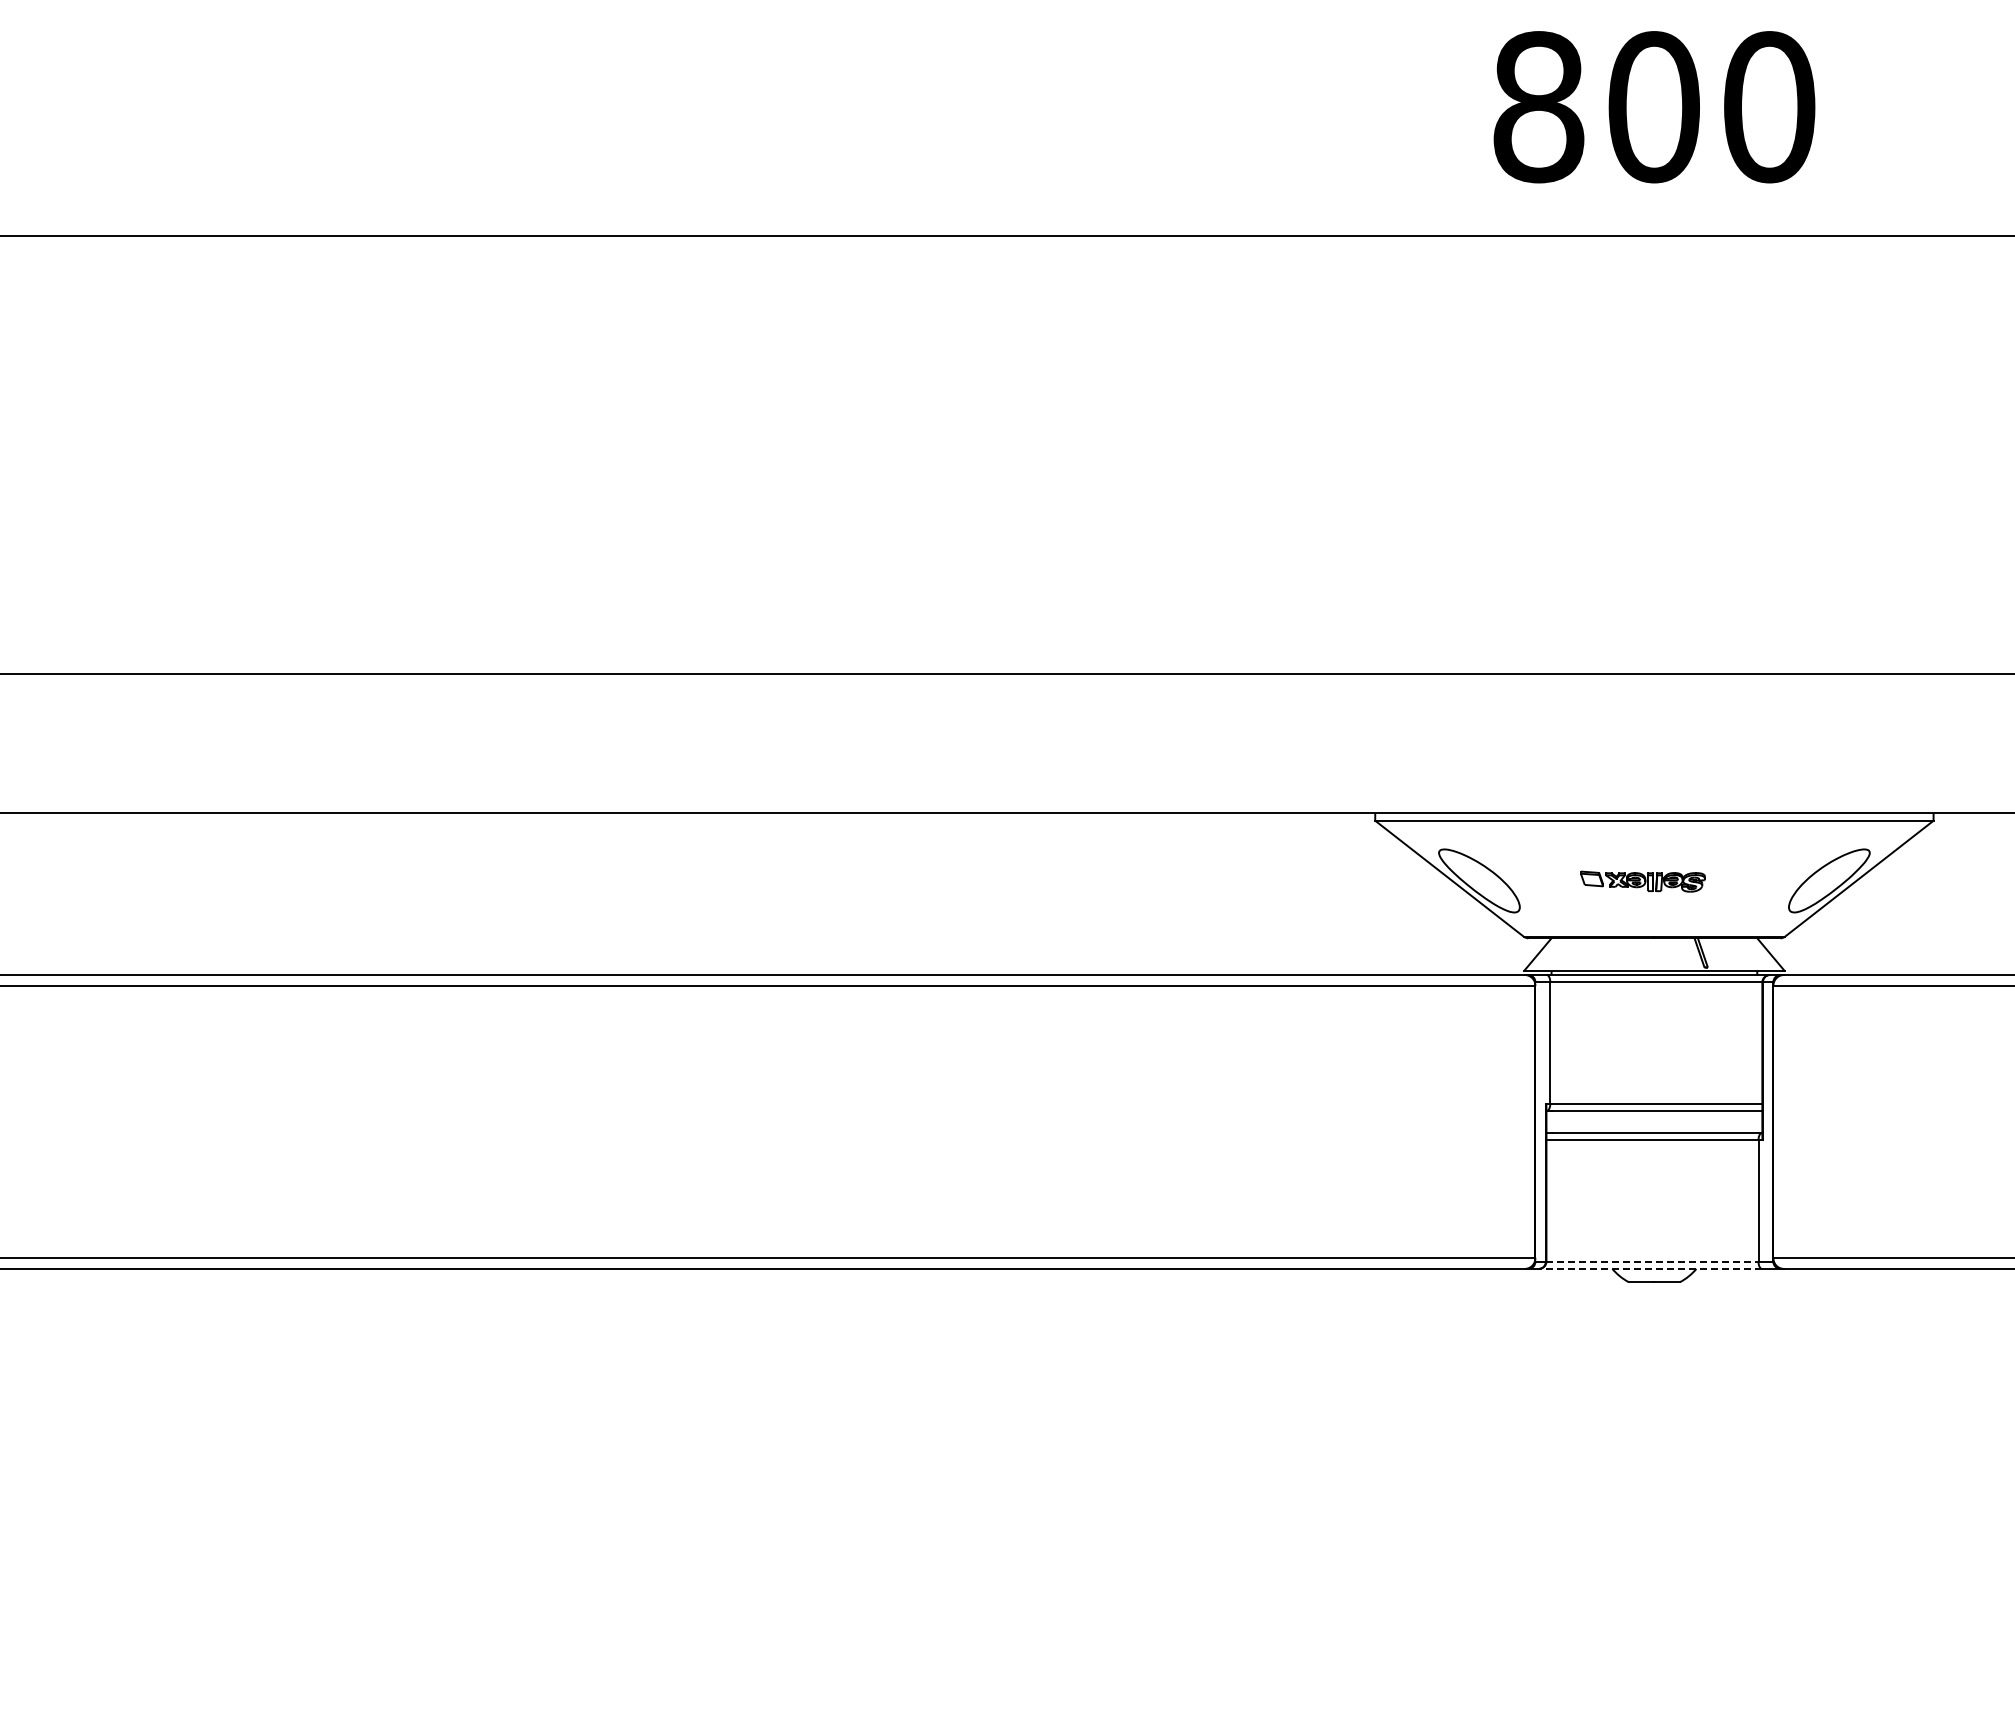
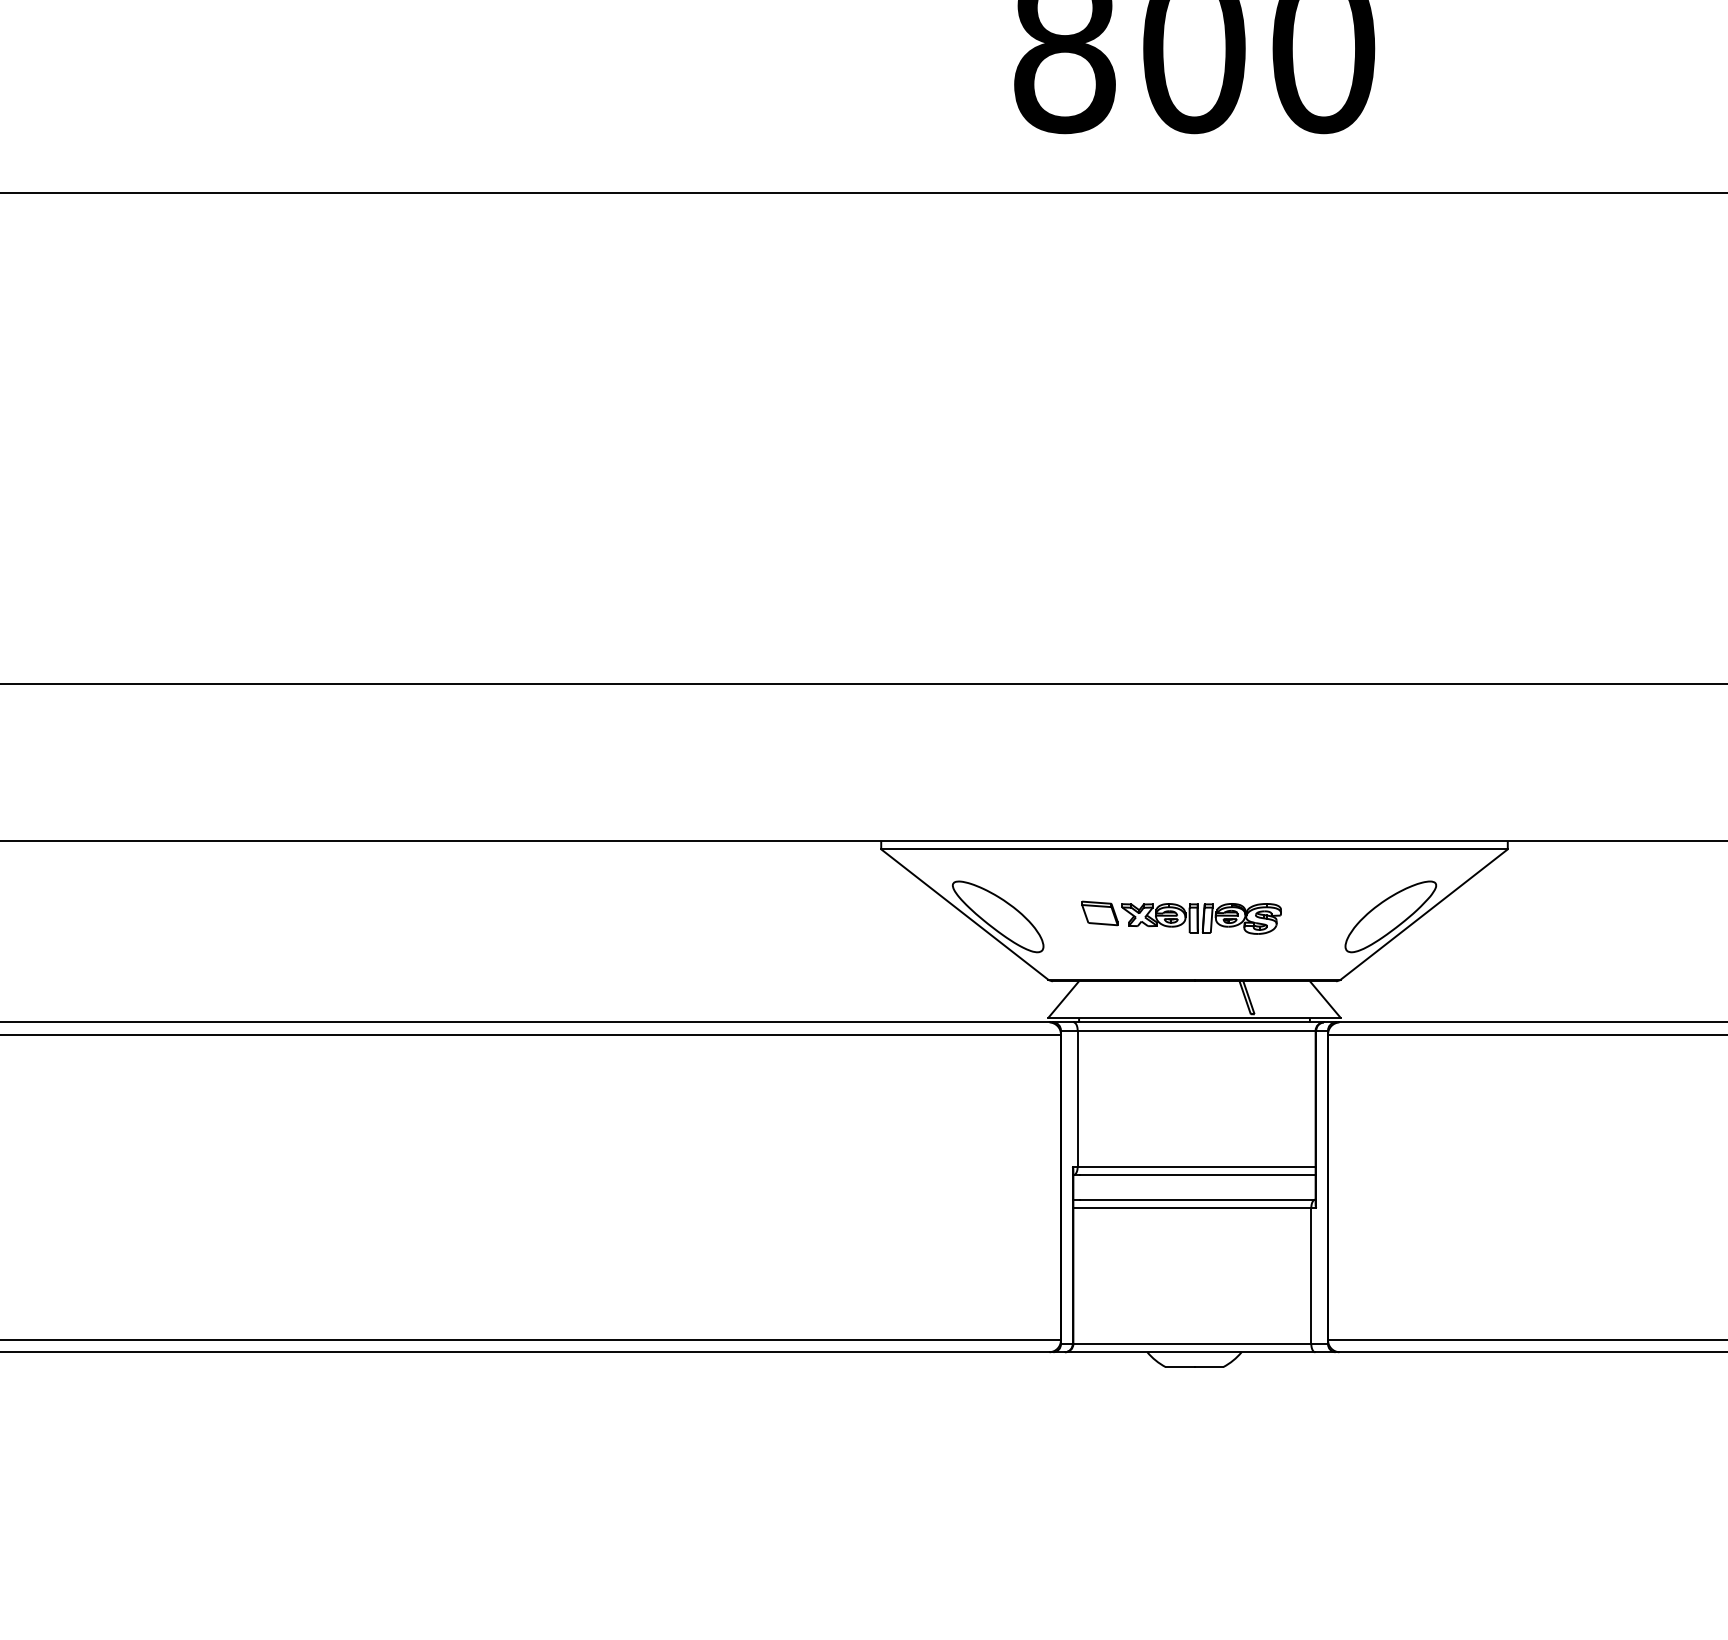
part: (1642, 881) -> (1181, 917), size x1.43
line: (1652, 1261) -> (1192, 1343), dashed -> solid
line: (1650, 1268) -> (1190, 1351), dashed -> solid

